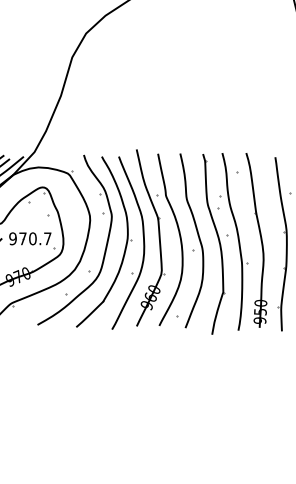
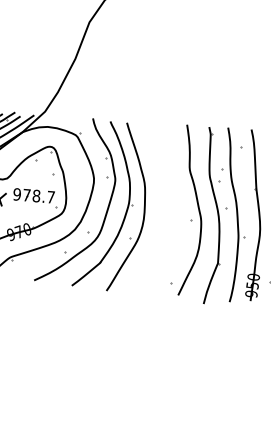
part: (159, 237) -> (160, 204), removed
text: (32, 238) -> (36, 195), 970.7 -> 978.7

